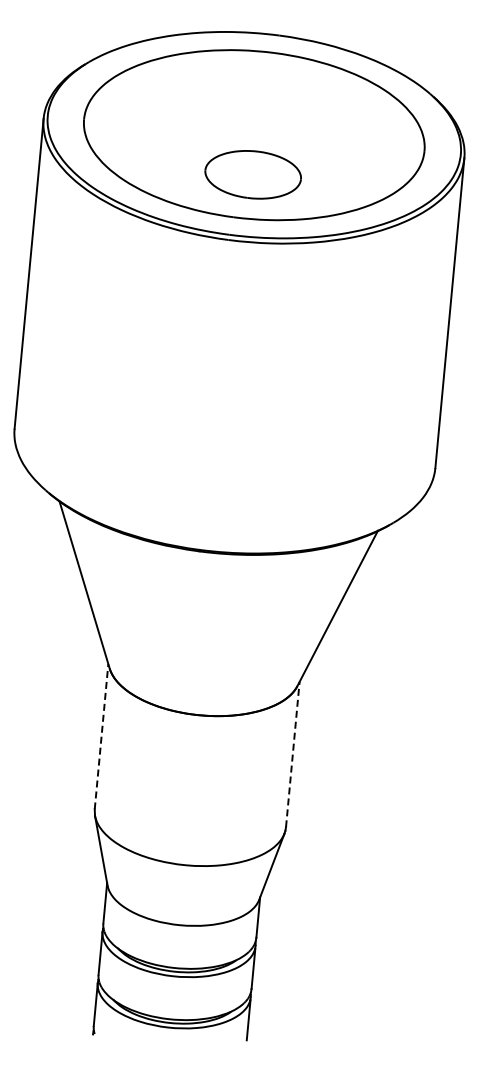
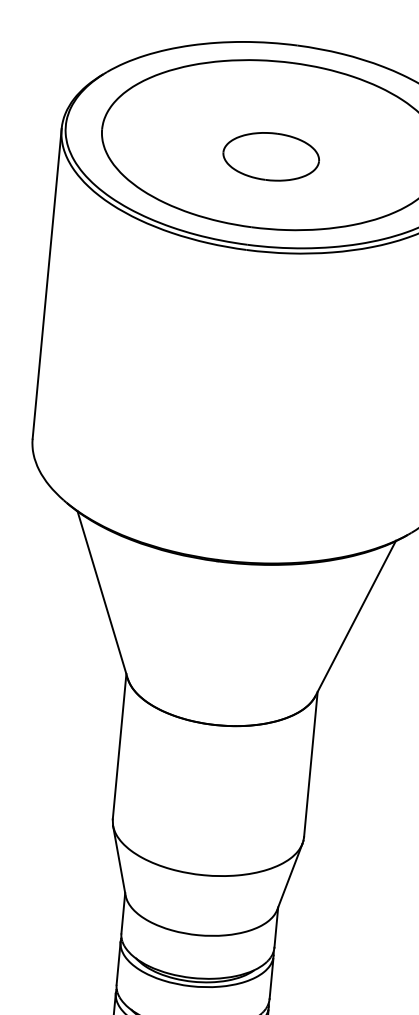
part: (252, 174) -> (270, 156), moved
line: (101, 736) -> (119, 746), dashed -> solid
line: (292, 754) -> (310, 764), dashed -> solid

